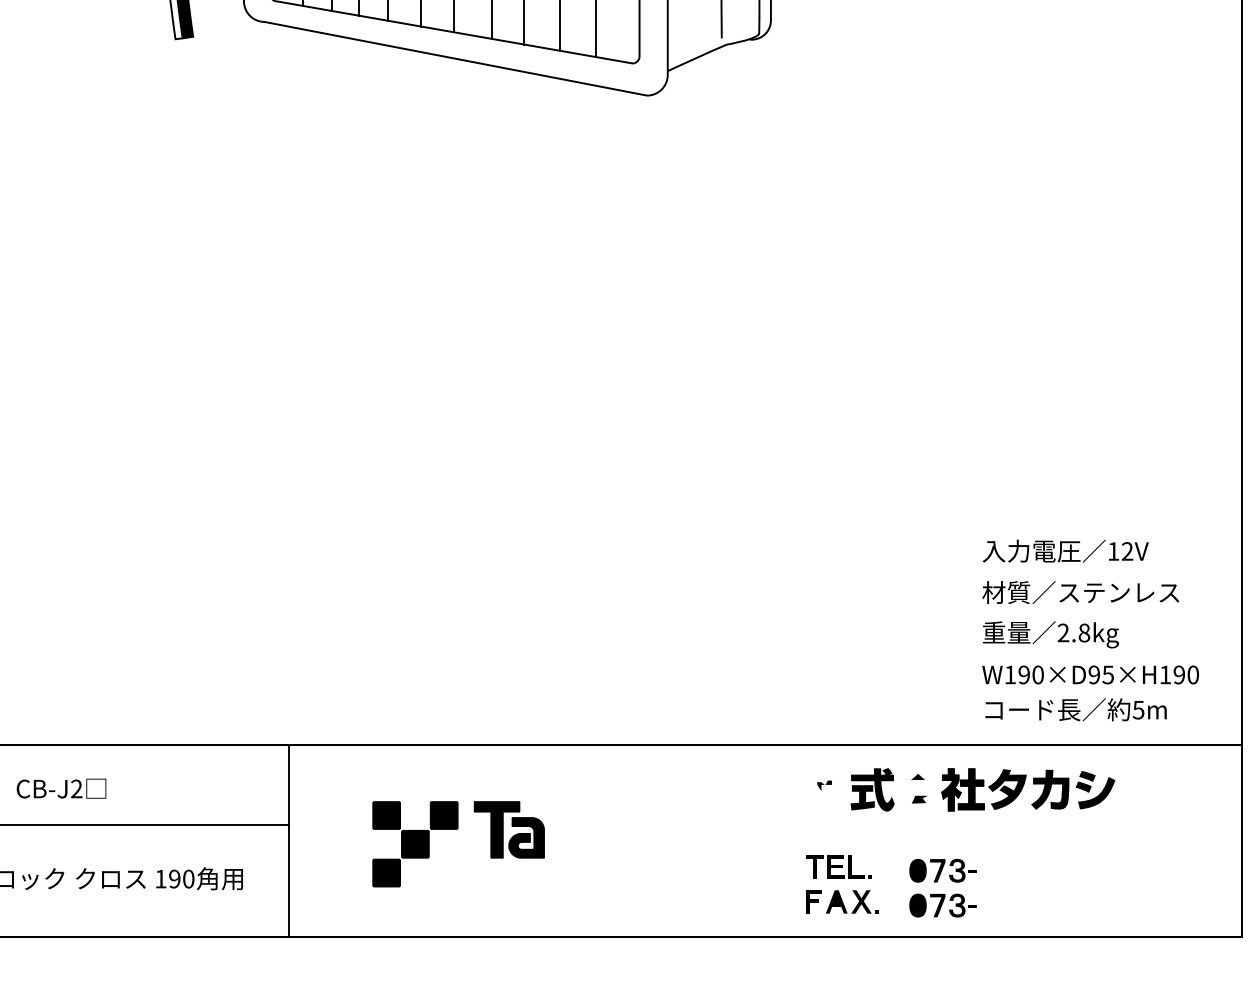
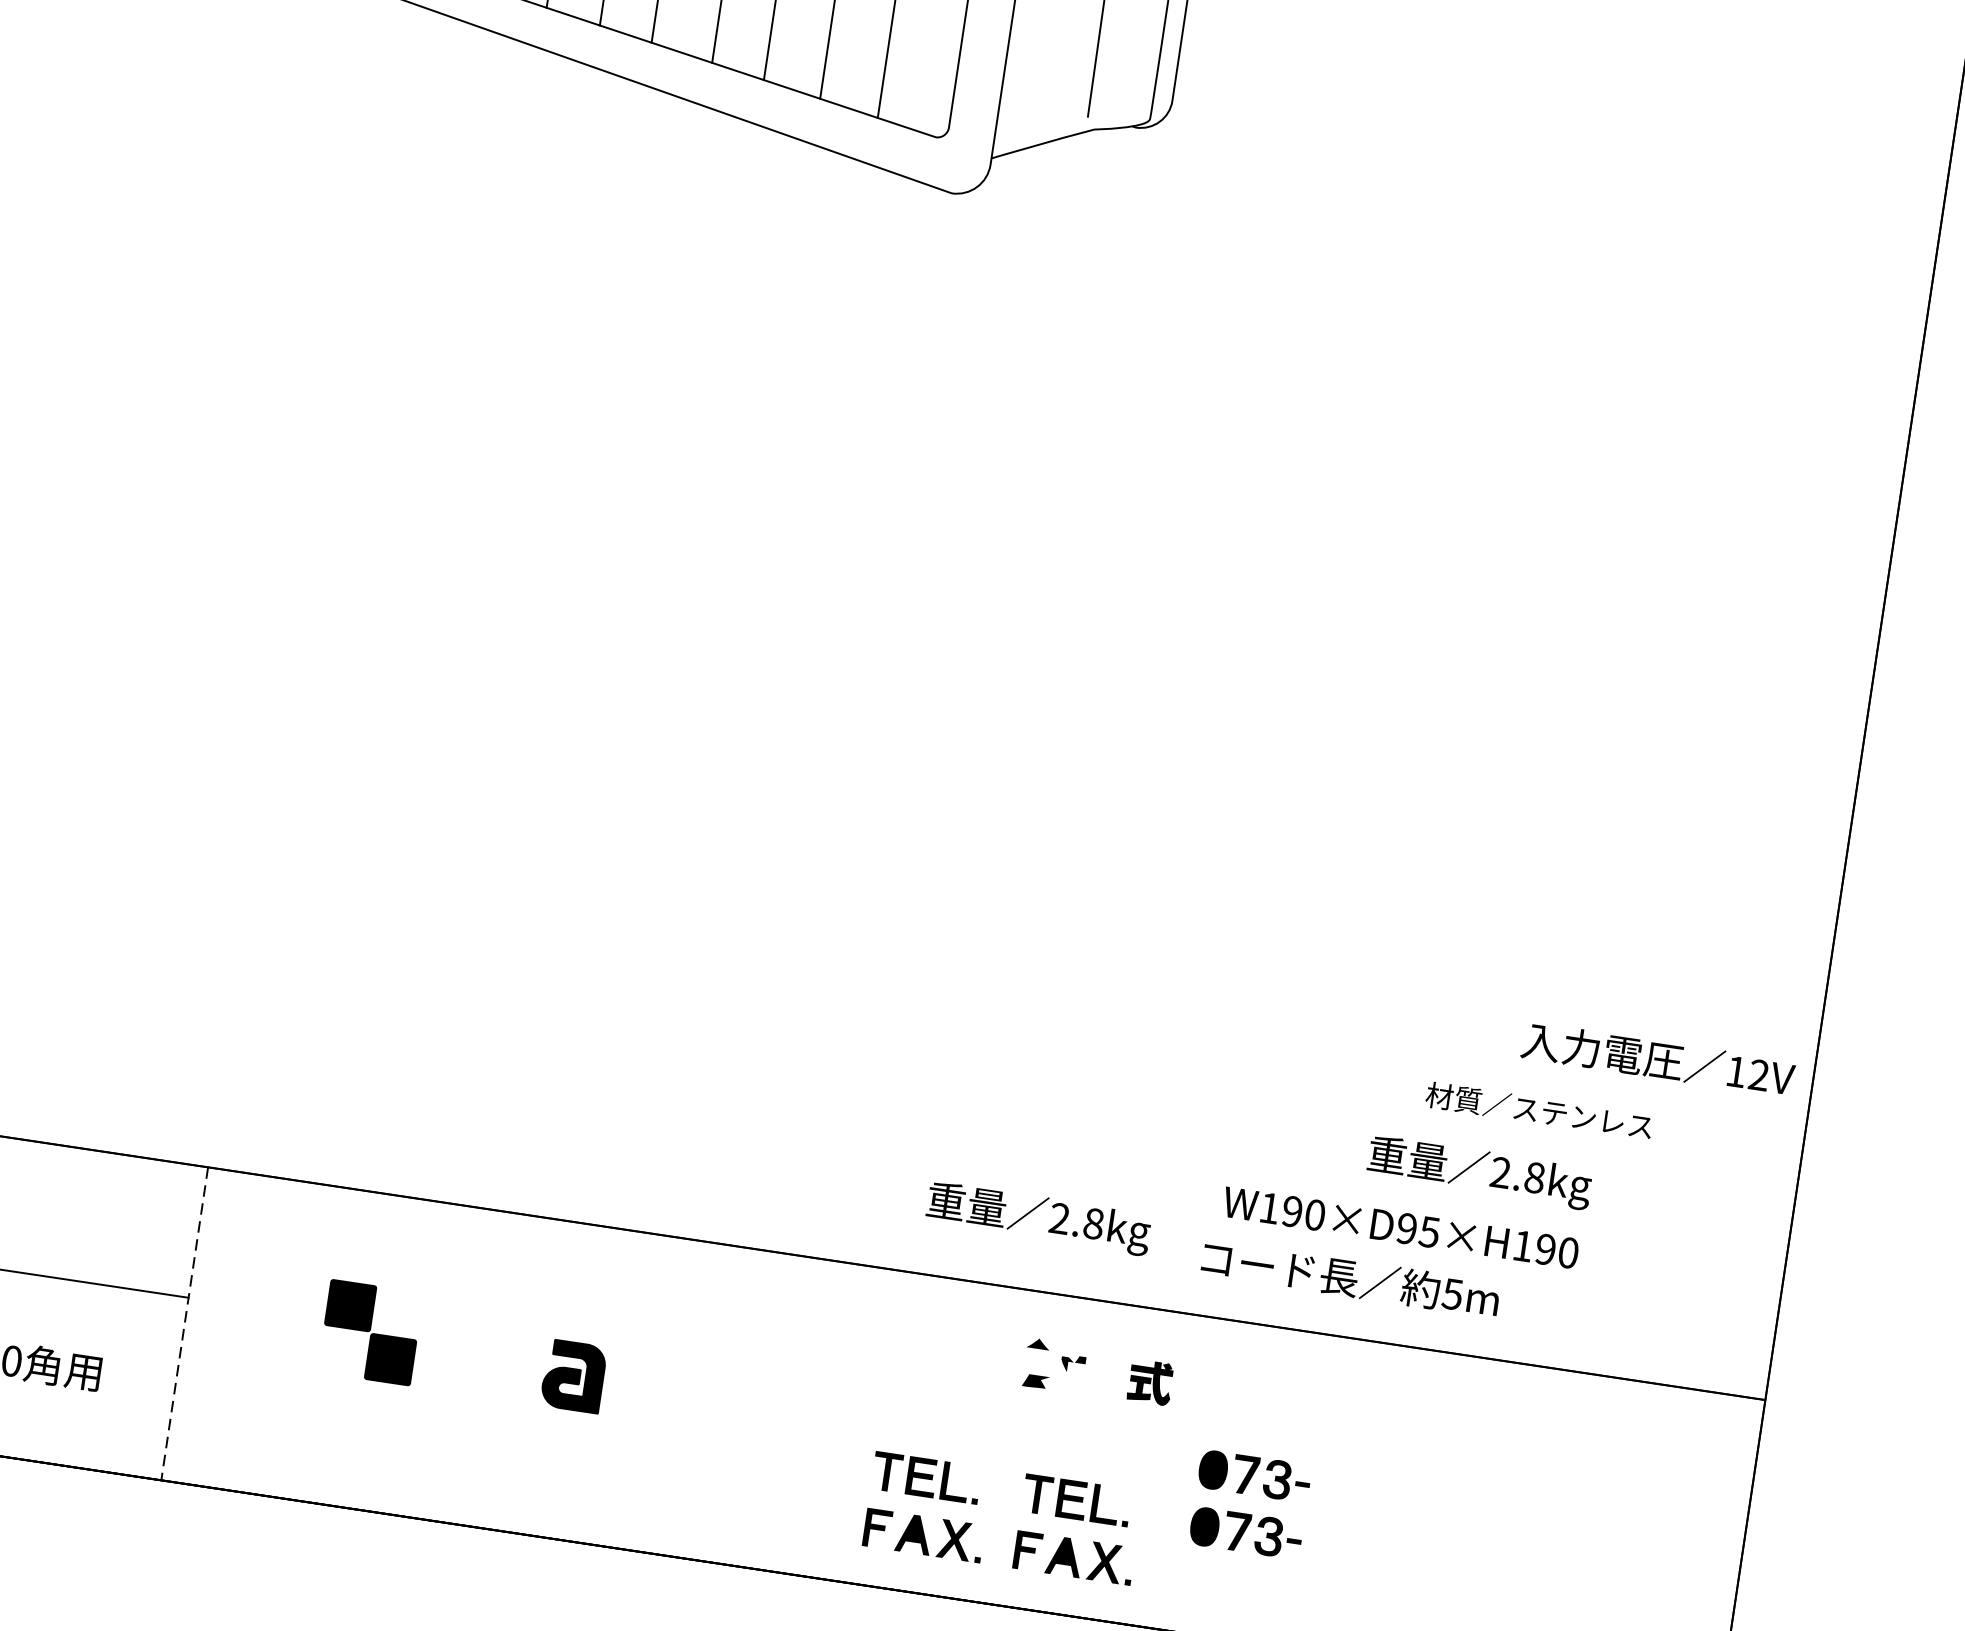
part: (1065, 550) -> (1658, 1058), moved
part: (1080, 592) -> (1538, 1110), size x0.7
part: (1090, 674) -> (1400, 1227), moved
part: (790, 701) -> (1038, 1217), added
part: (1075, 709) -> (1349, 1277), moved
part: (872, 789) -> (1150, 1381), size x0.6
part: (1028, 789) -> (1405, 1419), removed
part: (919, 795) -> (1036, 1374), moved
fill: (443, 815) -> (443, 1319), removed
fill: (496, 829) -> (526, 1355), removed
line: (288, 841) -> (183, 1324), solid -> dashed
fill: (386, 872) -> (336, 1398), removed
part: (750, 884) -> (928, 1507), added
part: (942, 894) -> (1247, 1514), moved

